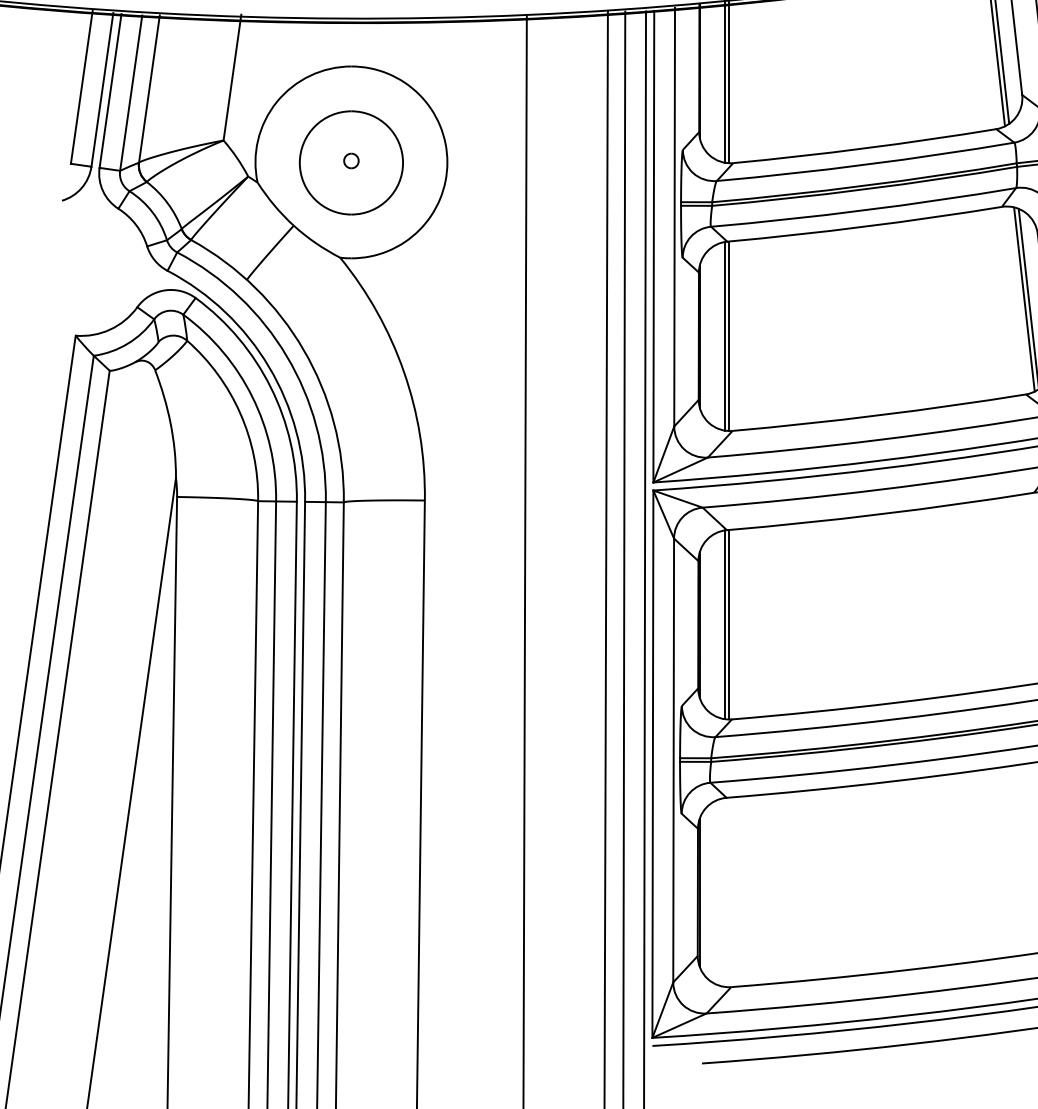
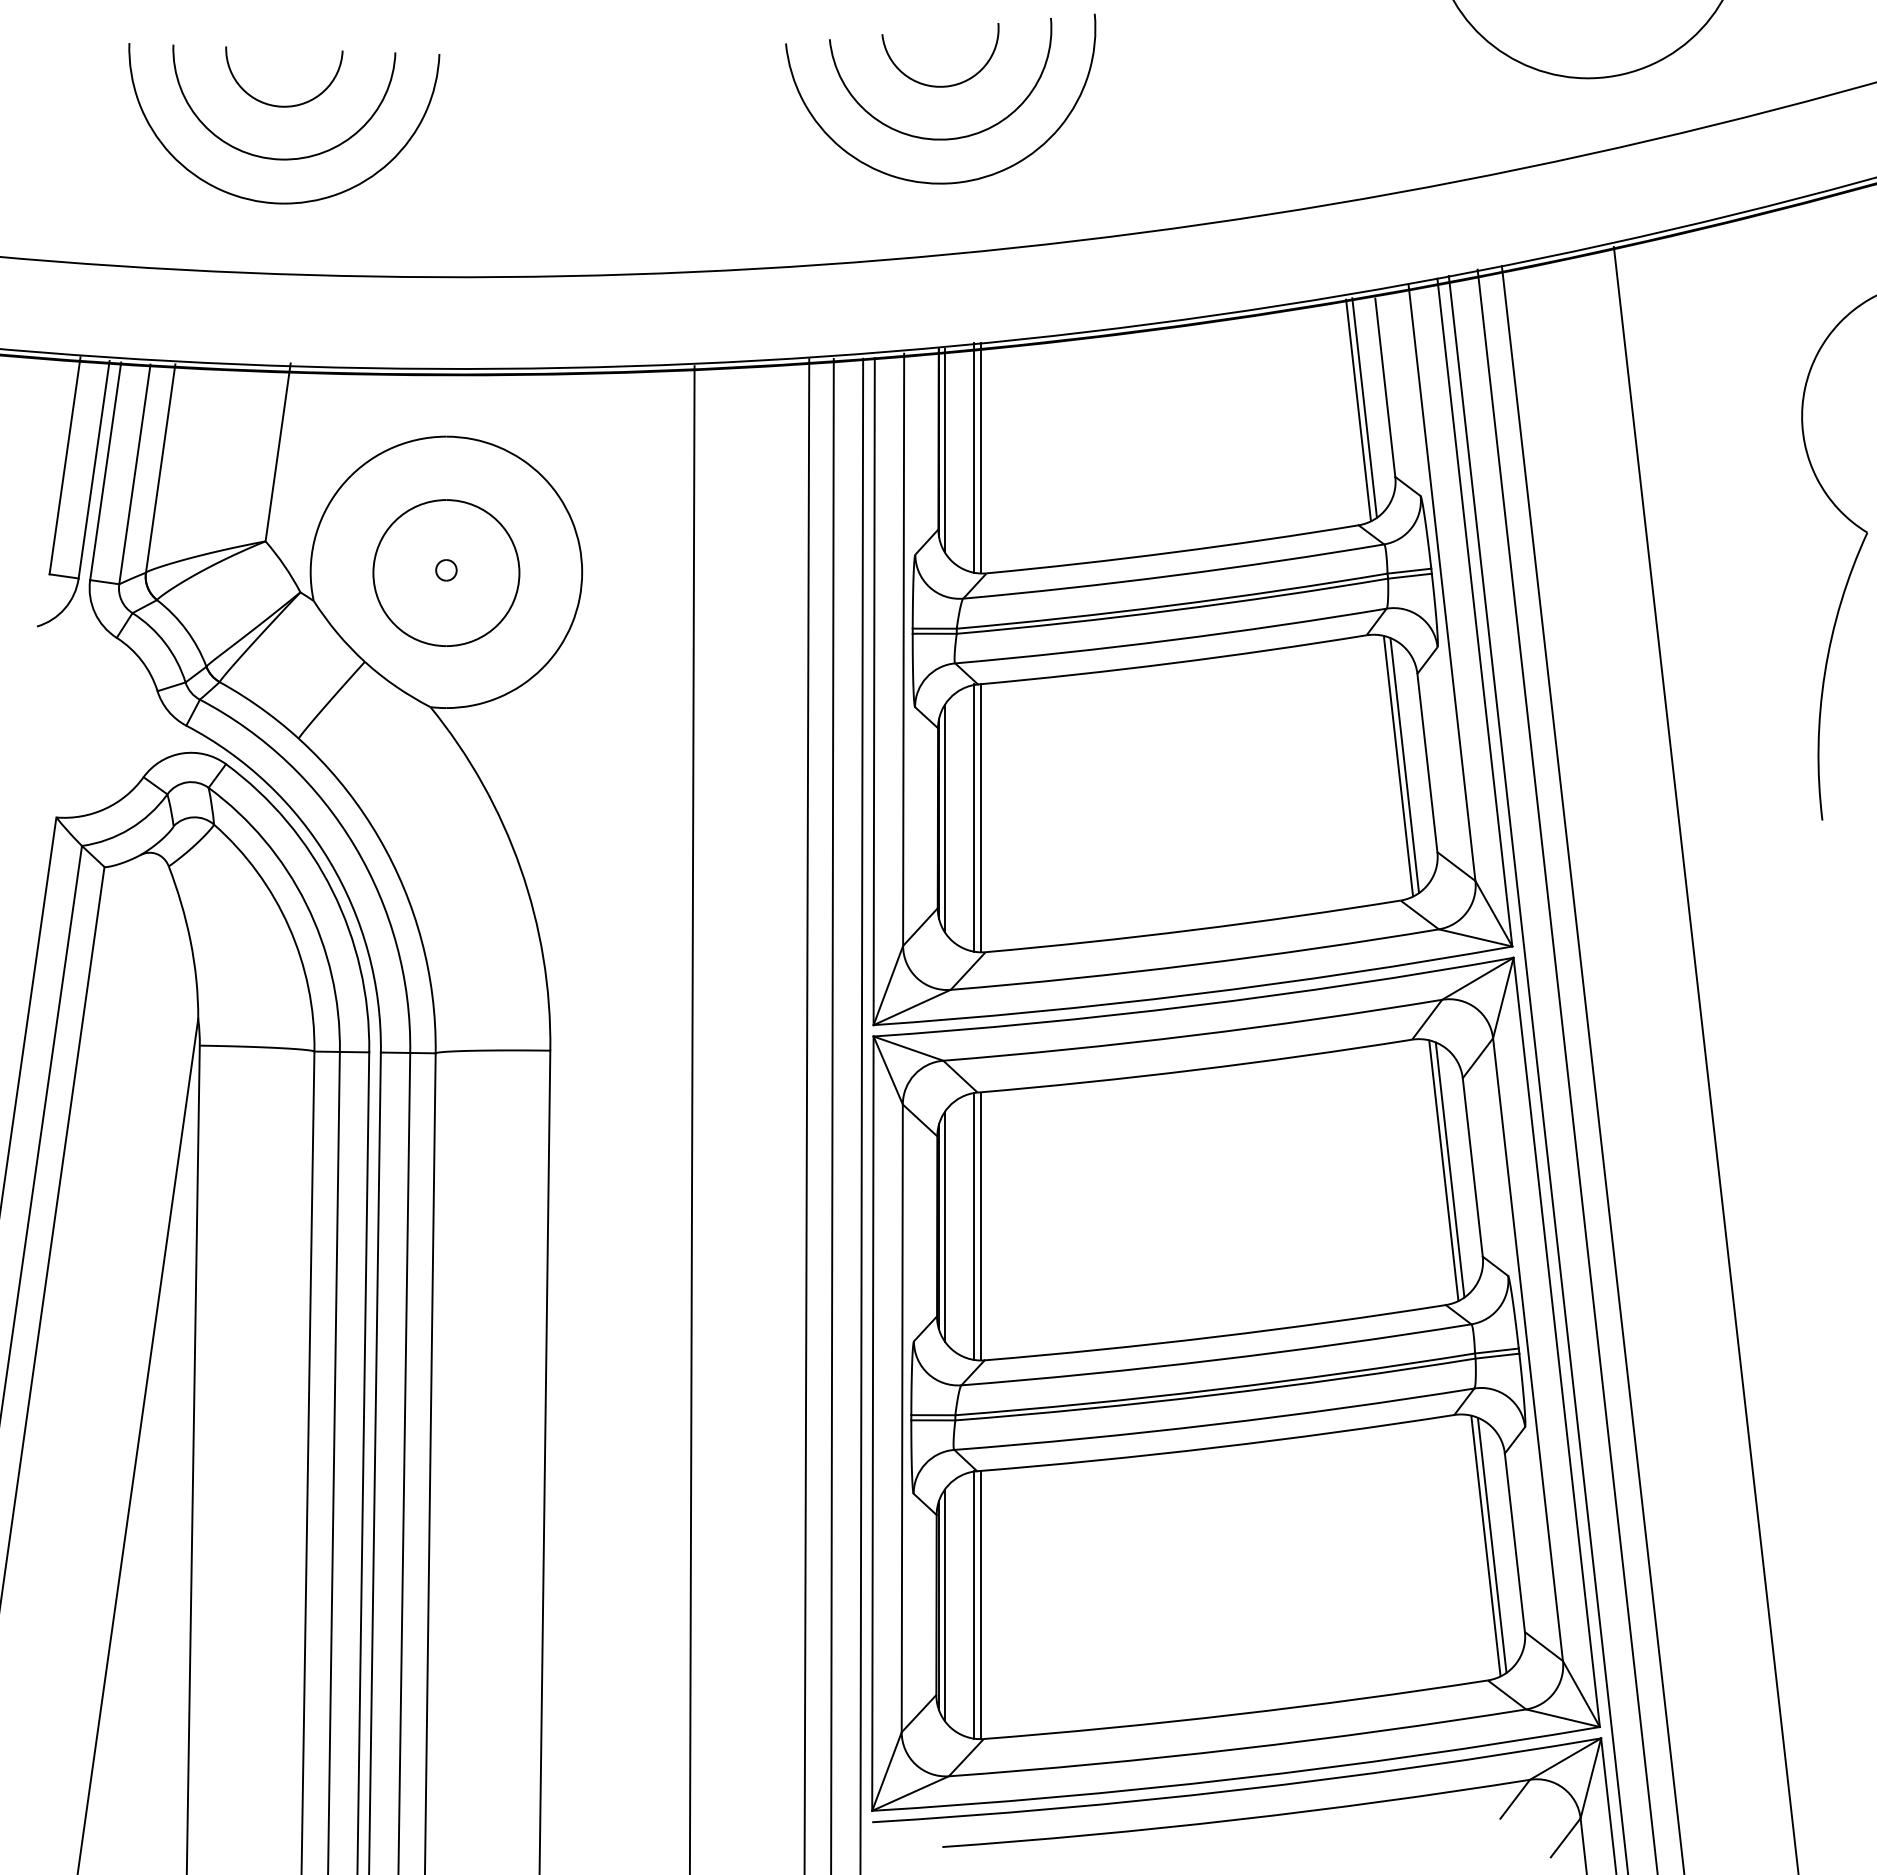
line: (703, 76) -> (944, 450), added
line: (703, 336) -> (944, 818), added
line: (703, 624) -> (944, 1226), added
line: (703, 892) -> (944, 1605), added
line: (724, 892) -> (974, 1605), added
line: (728, 892) -> (980, 1605), added

